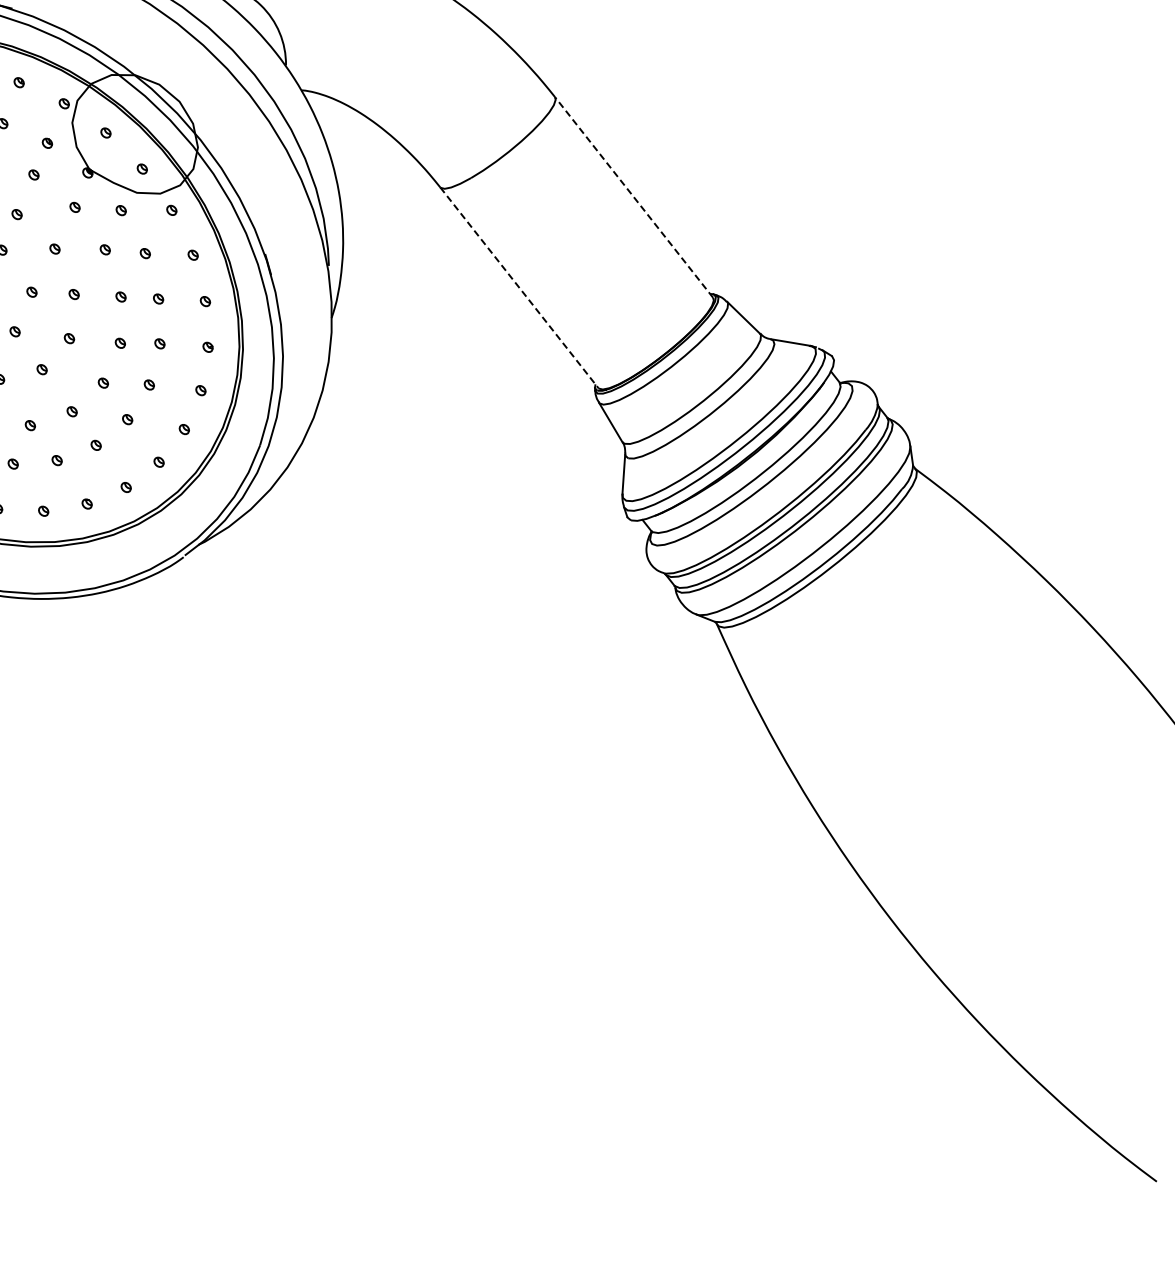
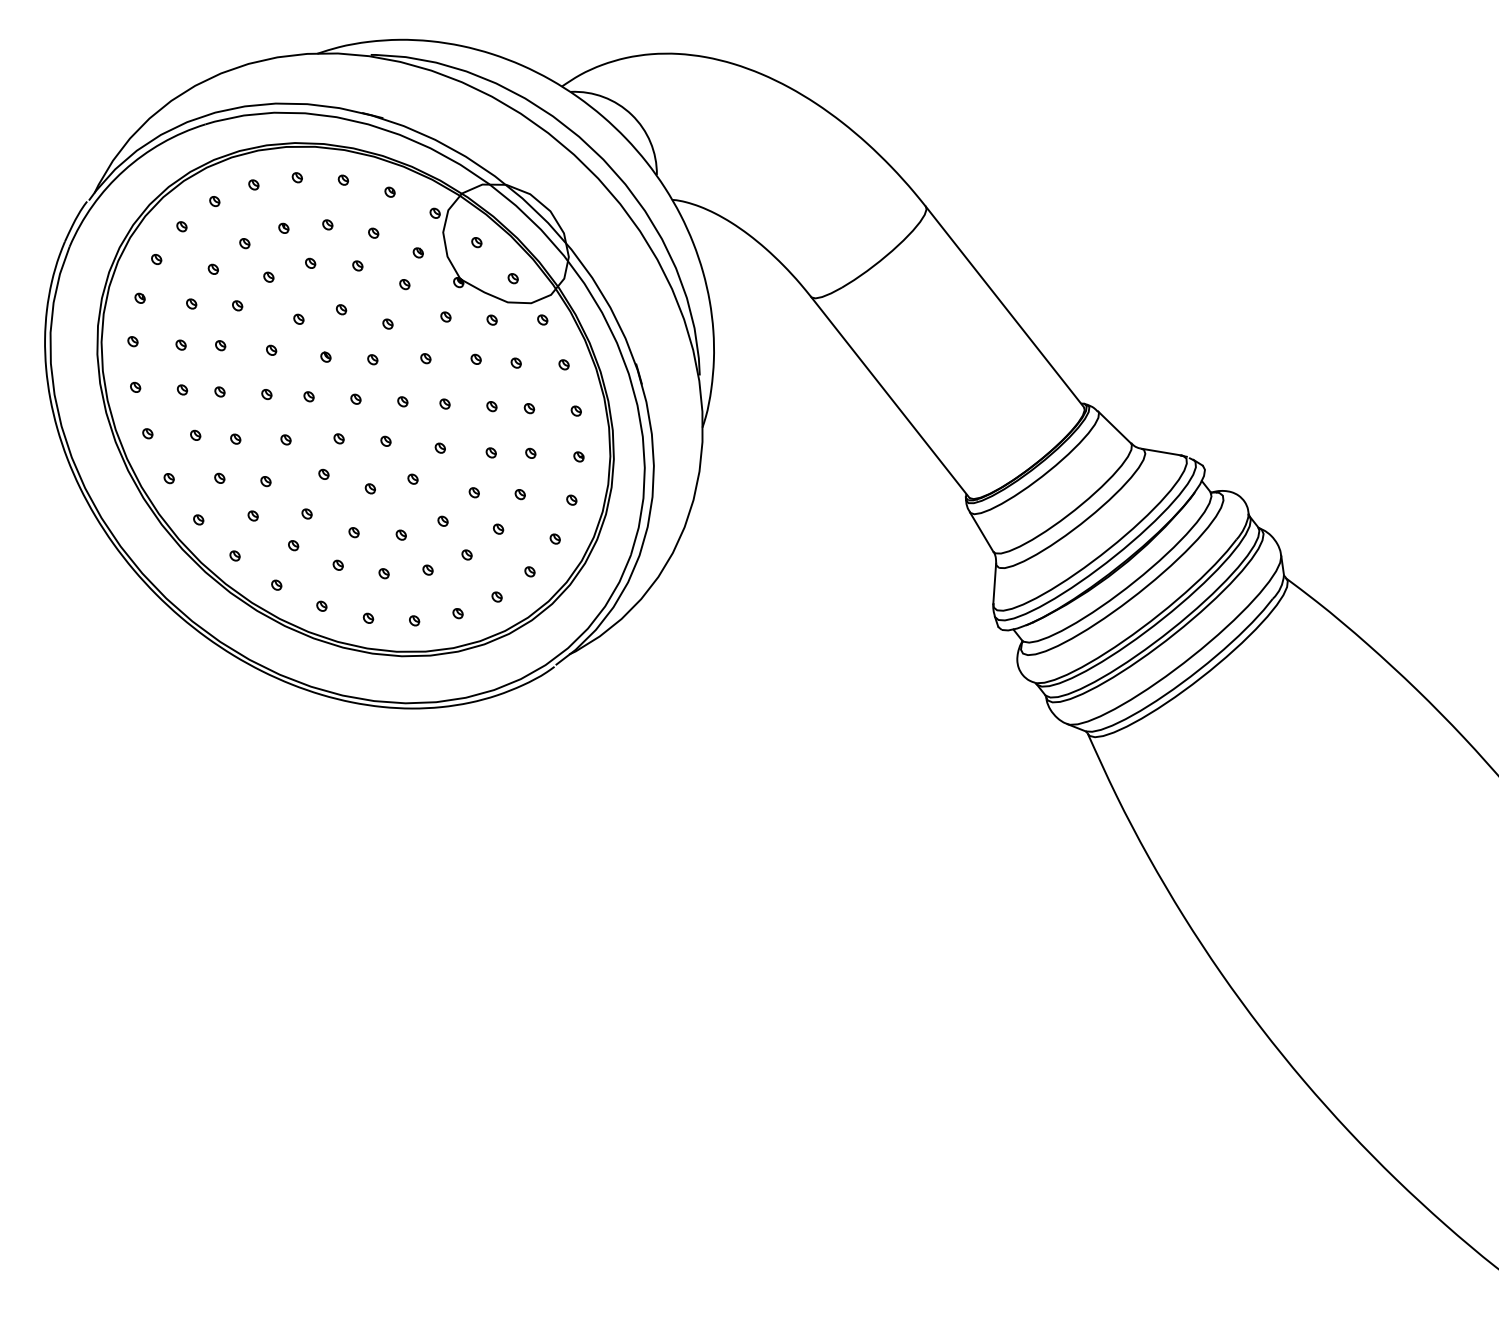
line: (633, 197) -> (1004, 307), dashed -> solid
line: (519, 287) -> (890, 397), dashed -> solid

